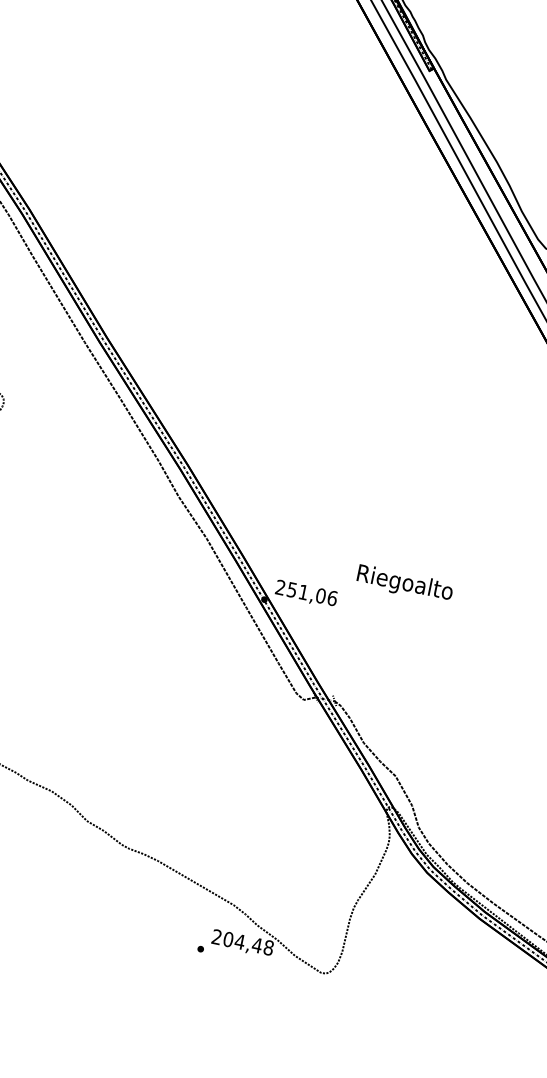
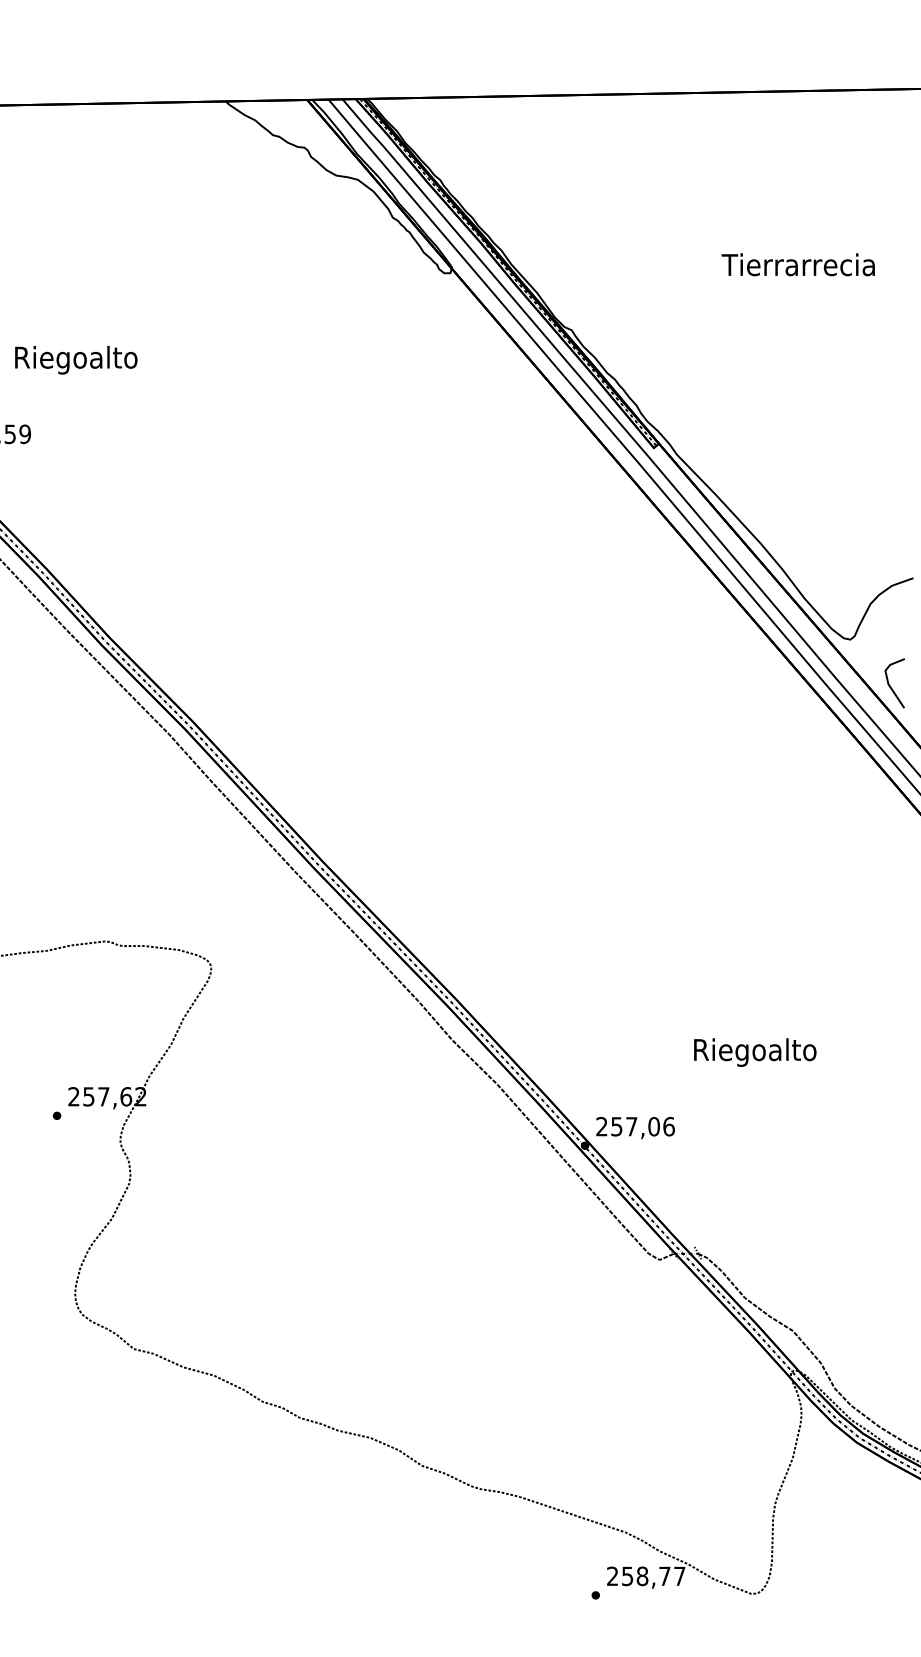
text: (405, 584) -> (755, 1052), moved
text: (303, 592) -> (631, 1126), 251,06 -> 257,06
text: (248, 943) -> (653, 1576), 204,48 -> 258,77

